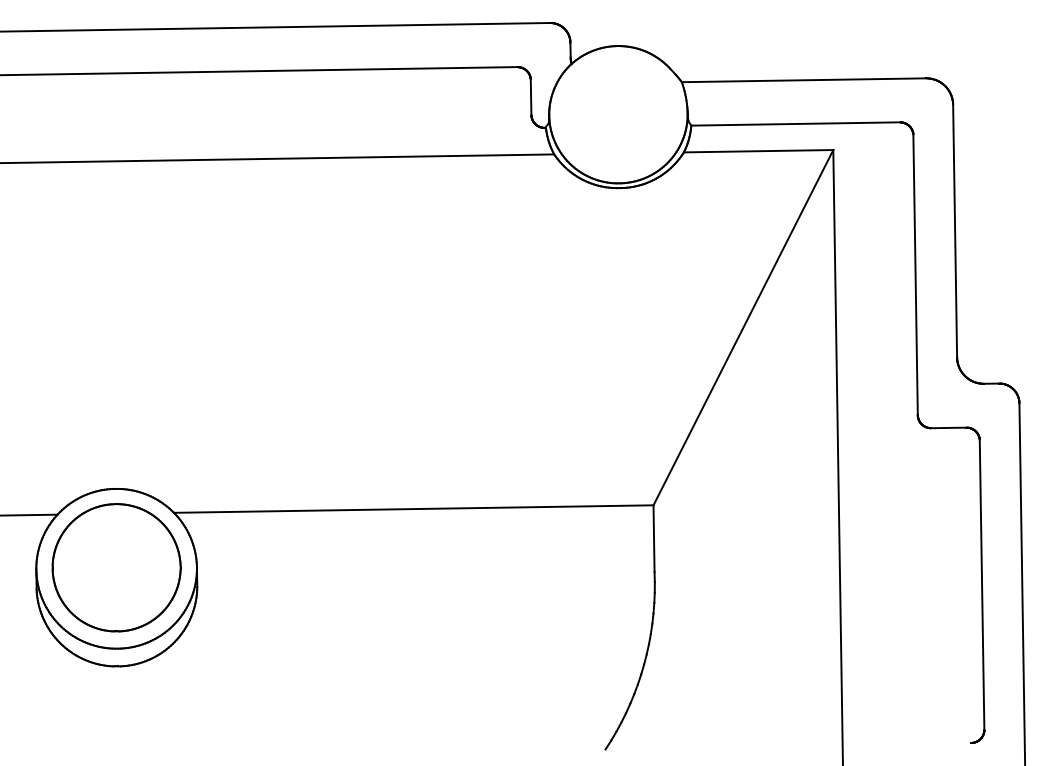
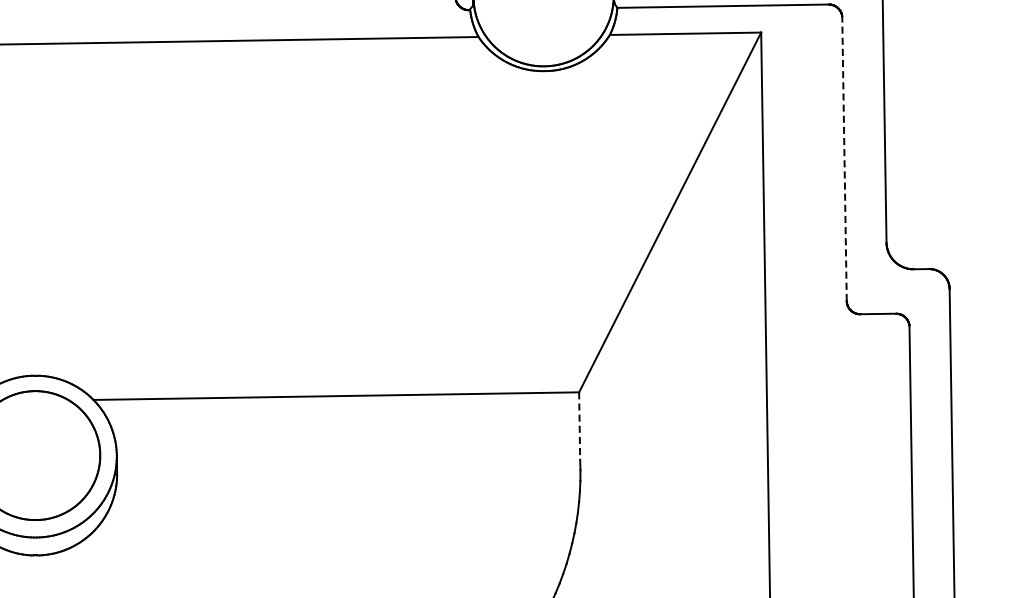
line: (915, 274) -> (844, 158), solid -> dashed
line: (654, 539) -> (580, 426), solid -> dashed

